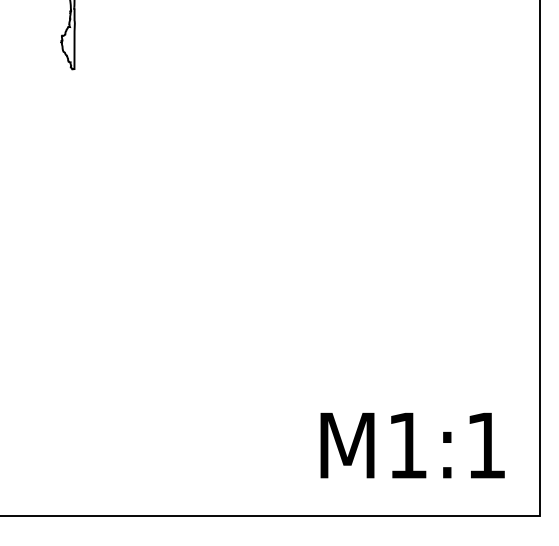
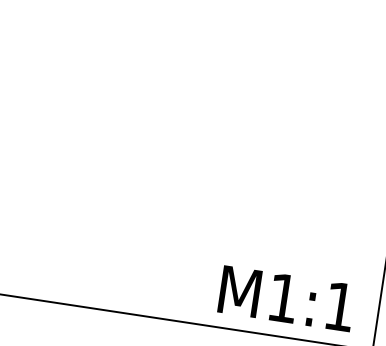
text: (412, 445) -> (286, 298), moved

